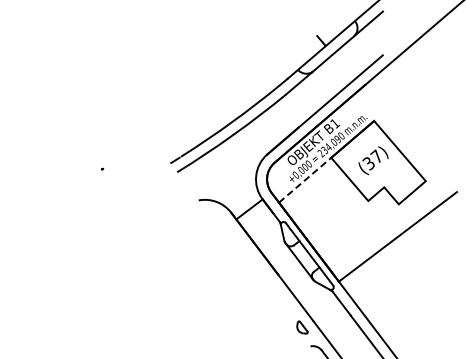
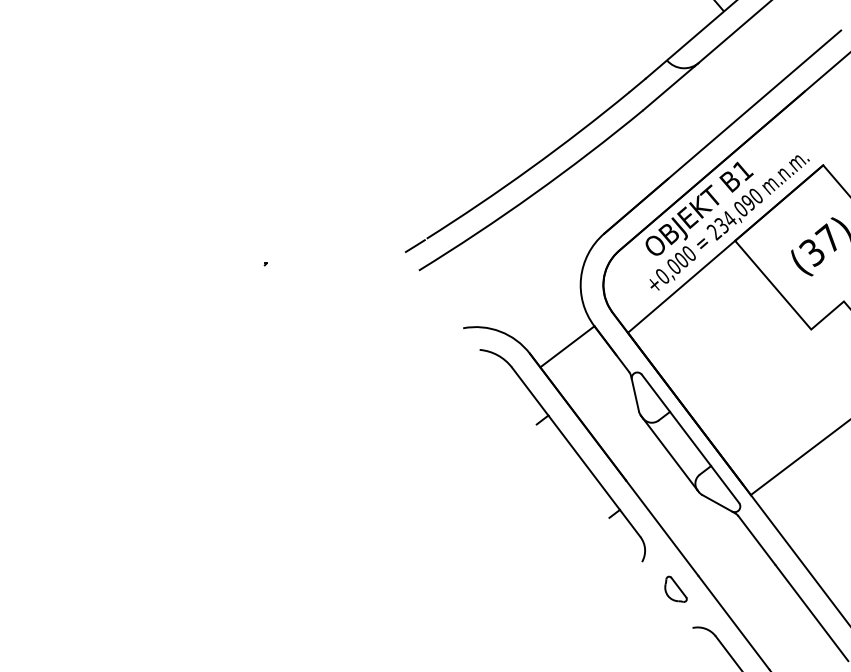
line: (305, 179) -> (682, 285), dashed -> solid
part: (247, 262) -> (563, 455), added

